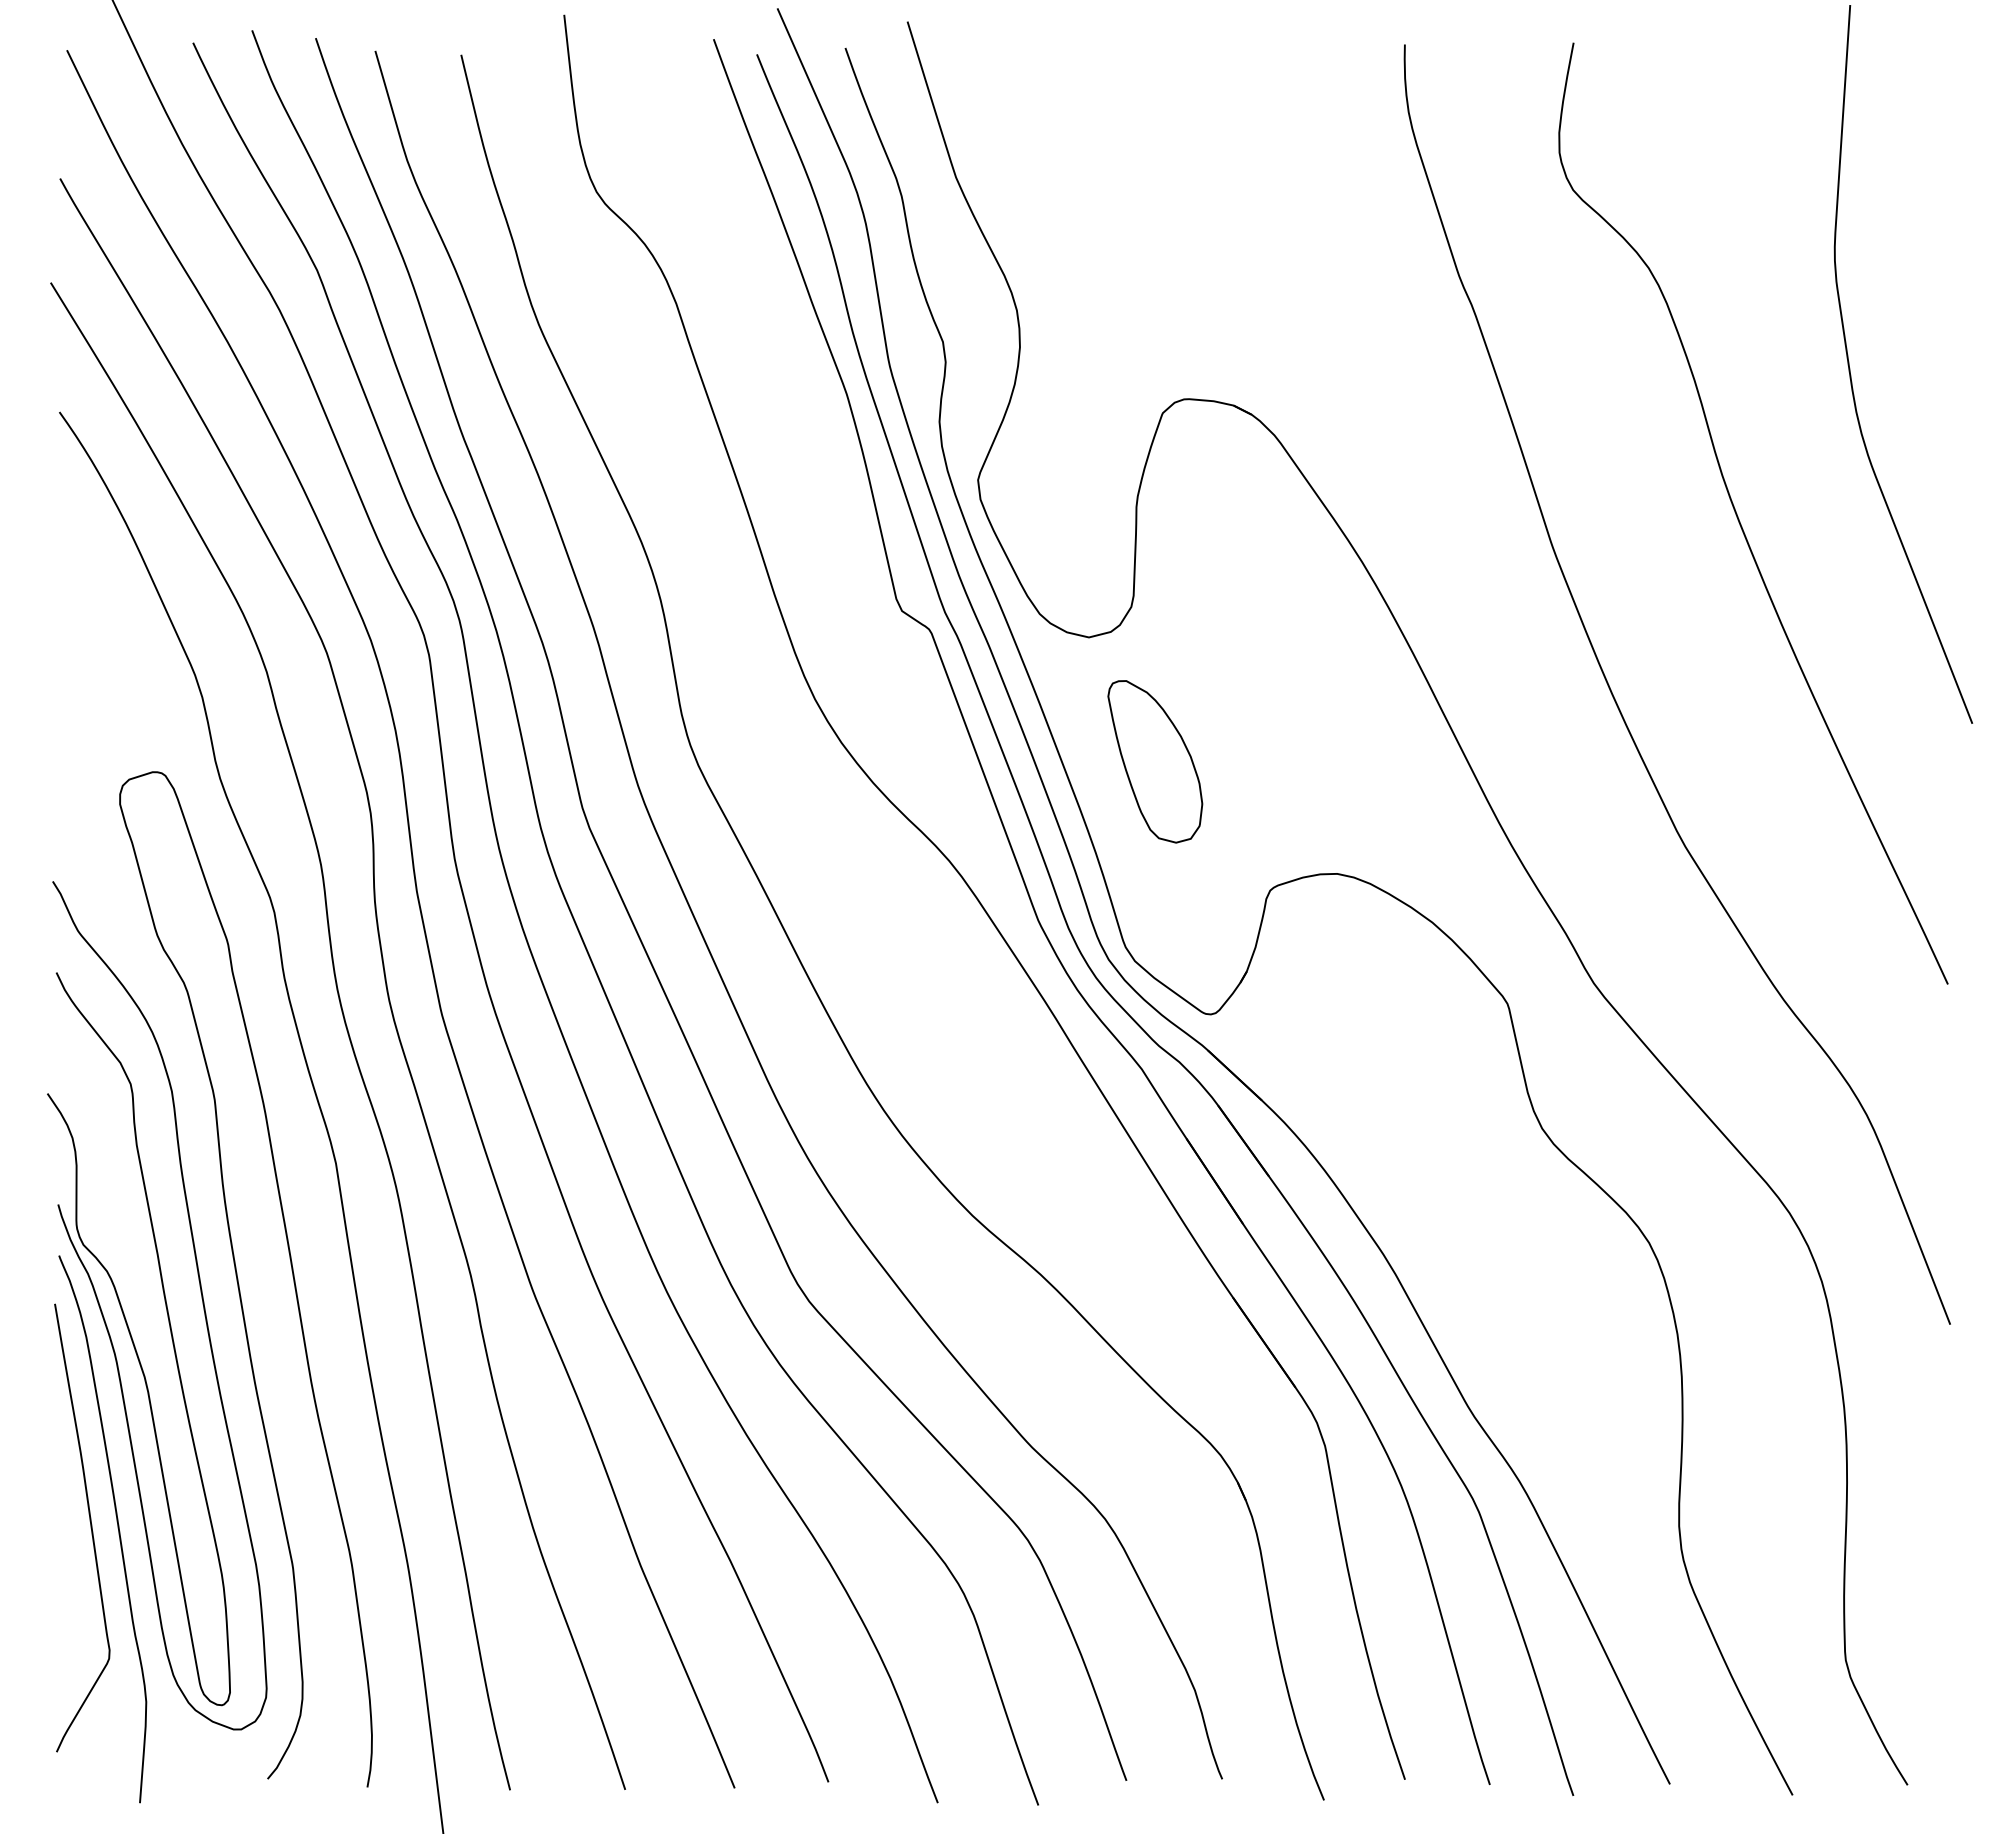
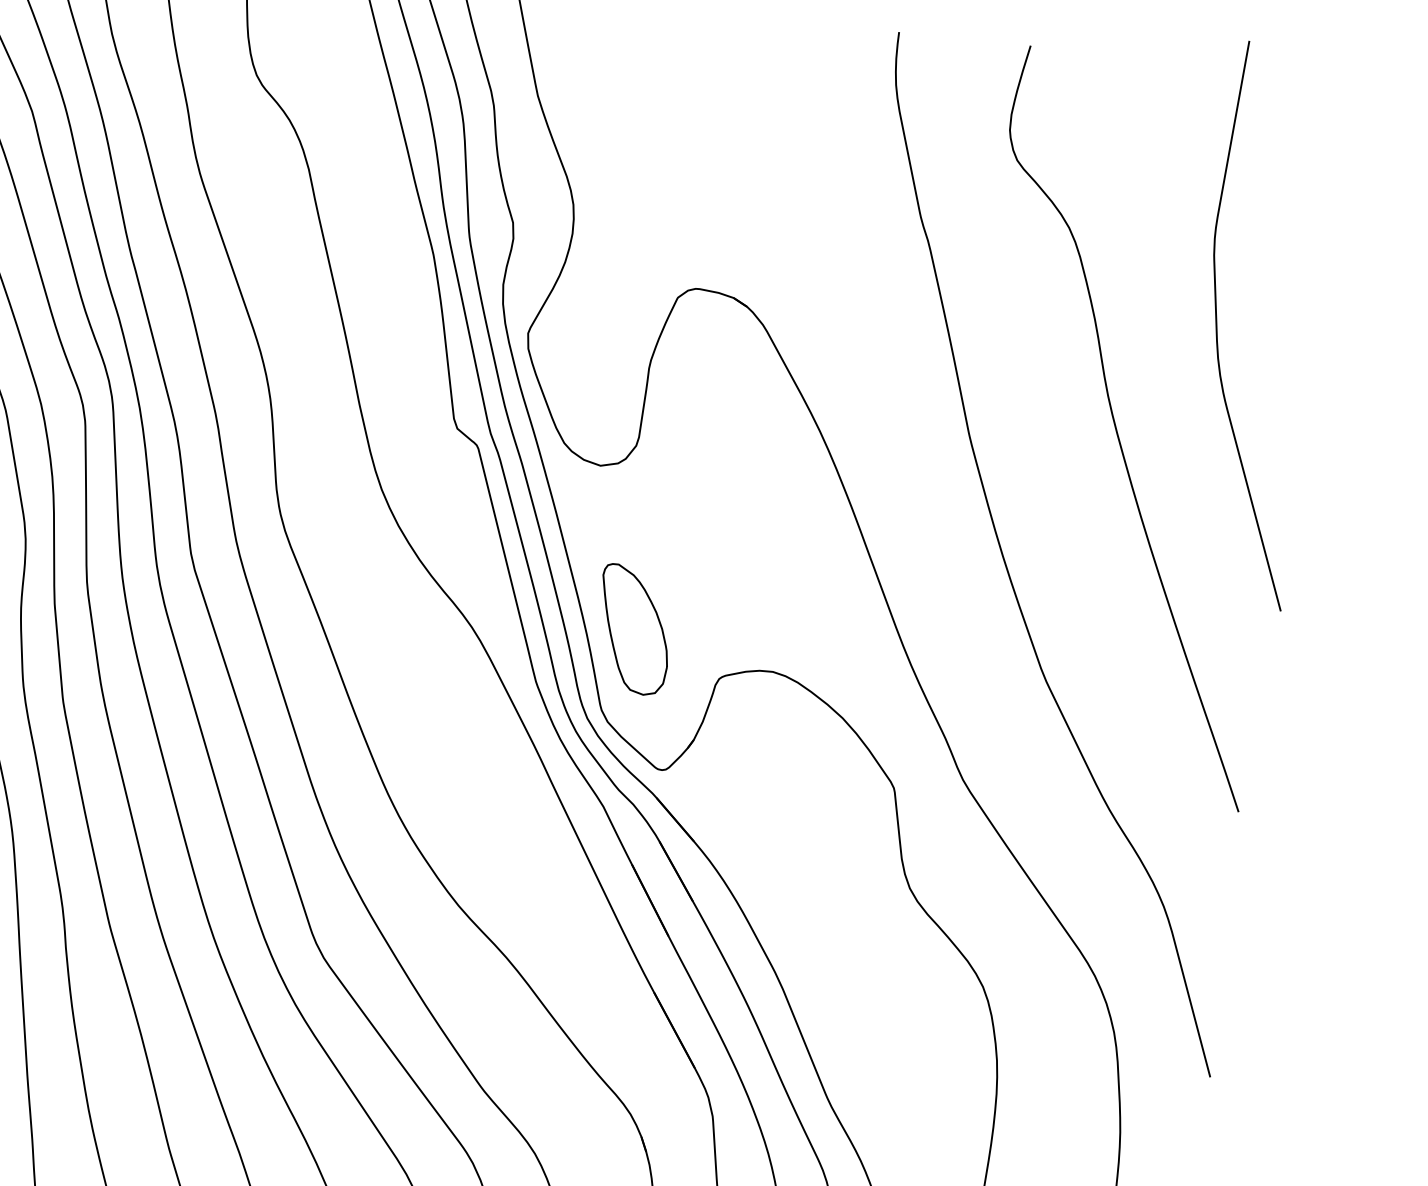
part: (1155, 761) -> (634, 629), moved

